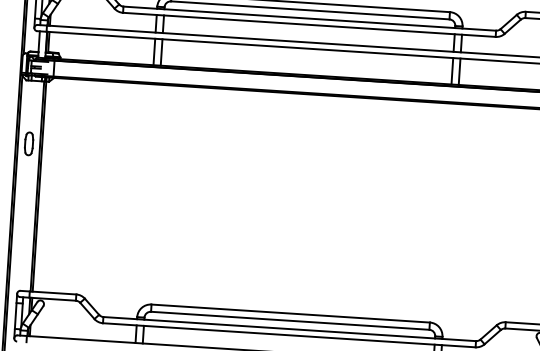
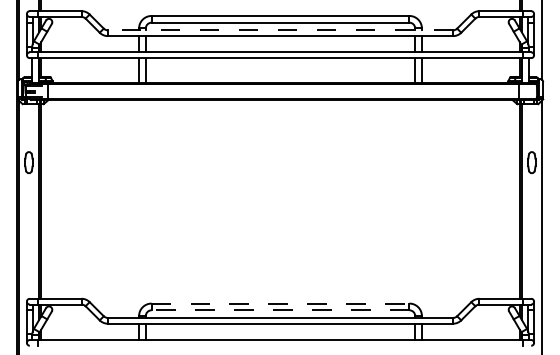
line: (309, 18) -> (280, 30), solid -> dashed
line: (290, 313) -> (280, 303), solid -> dashed
line: (290, 321) -> (280, 310), solid -> dashed

